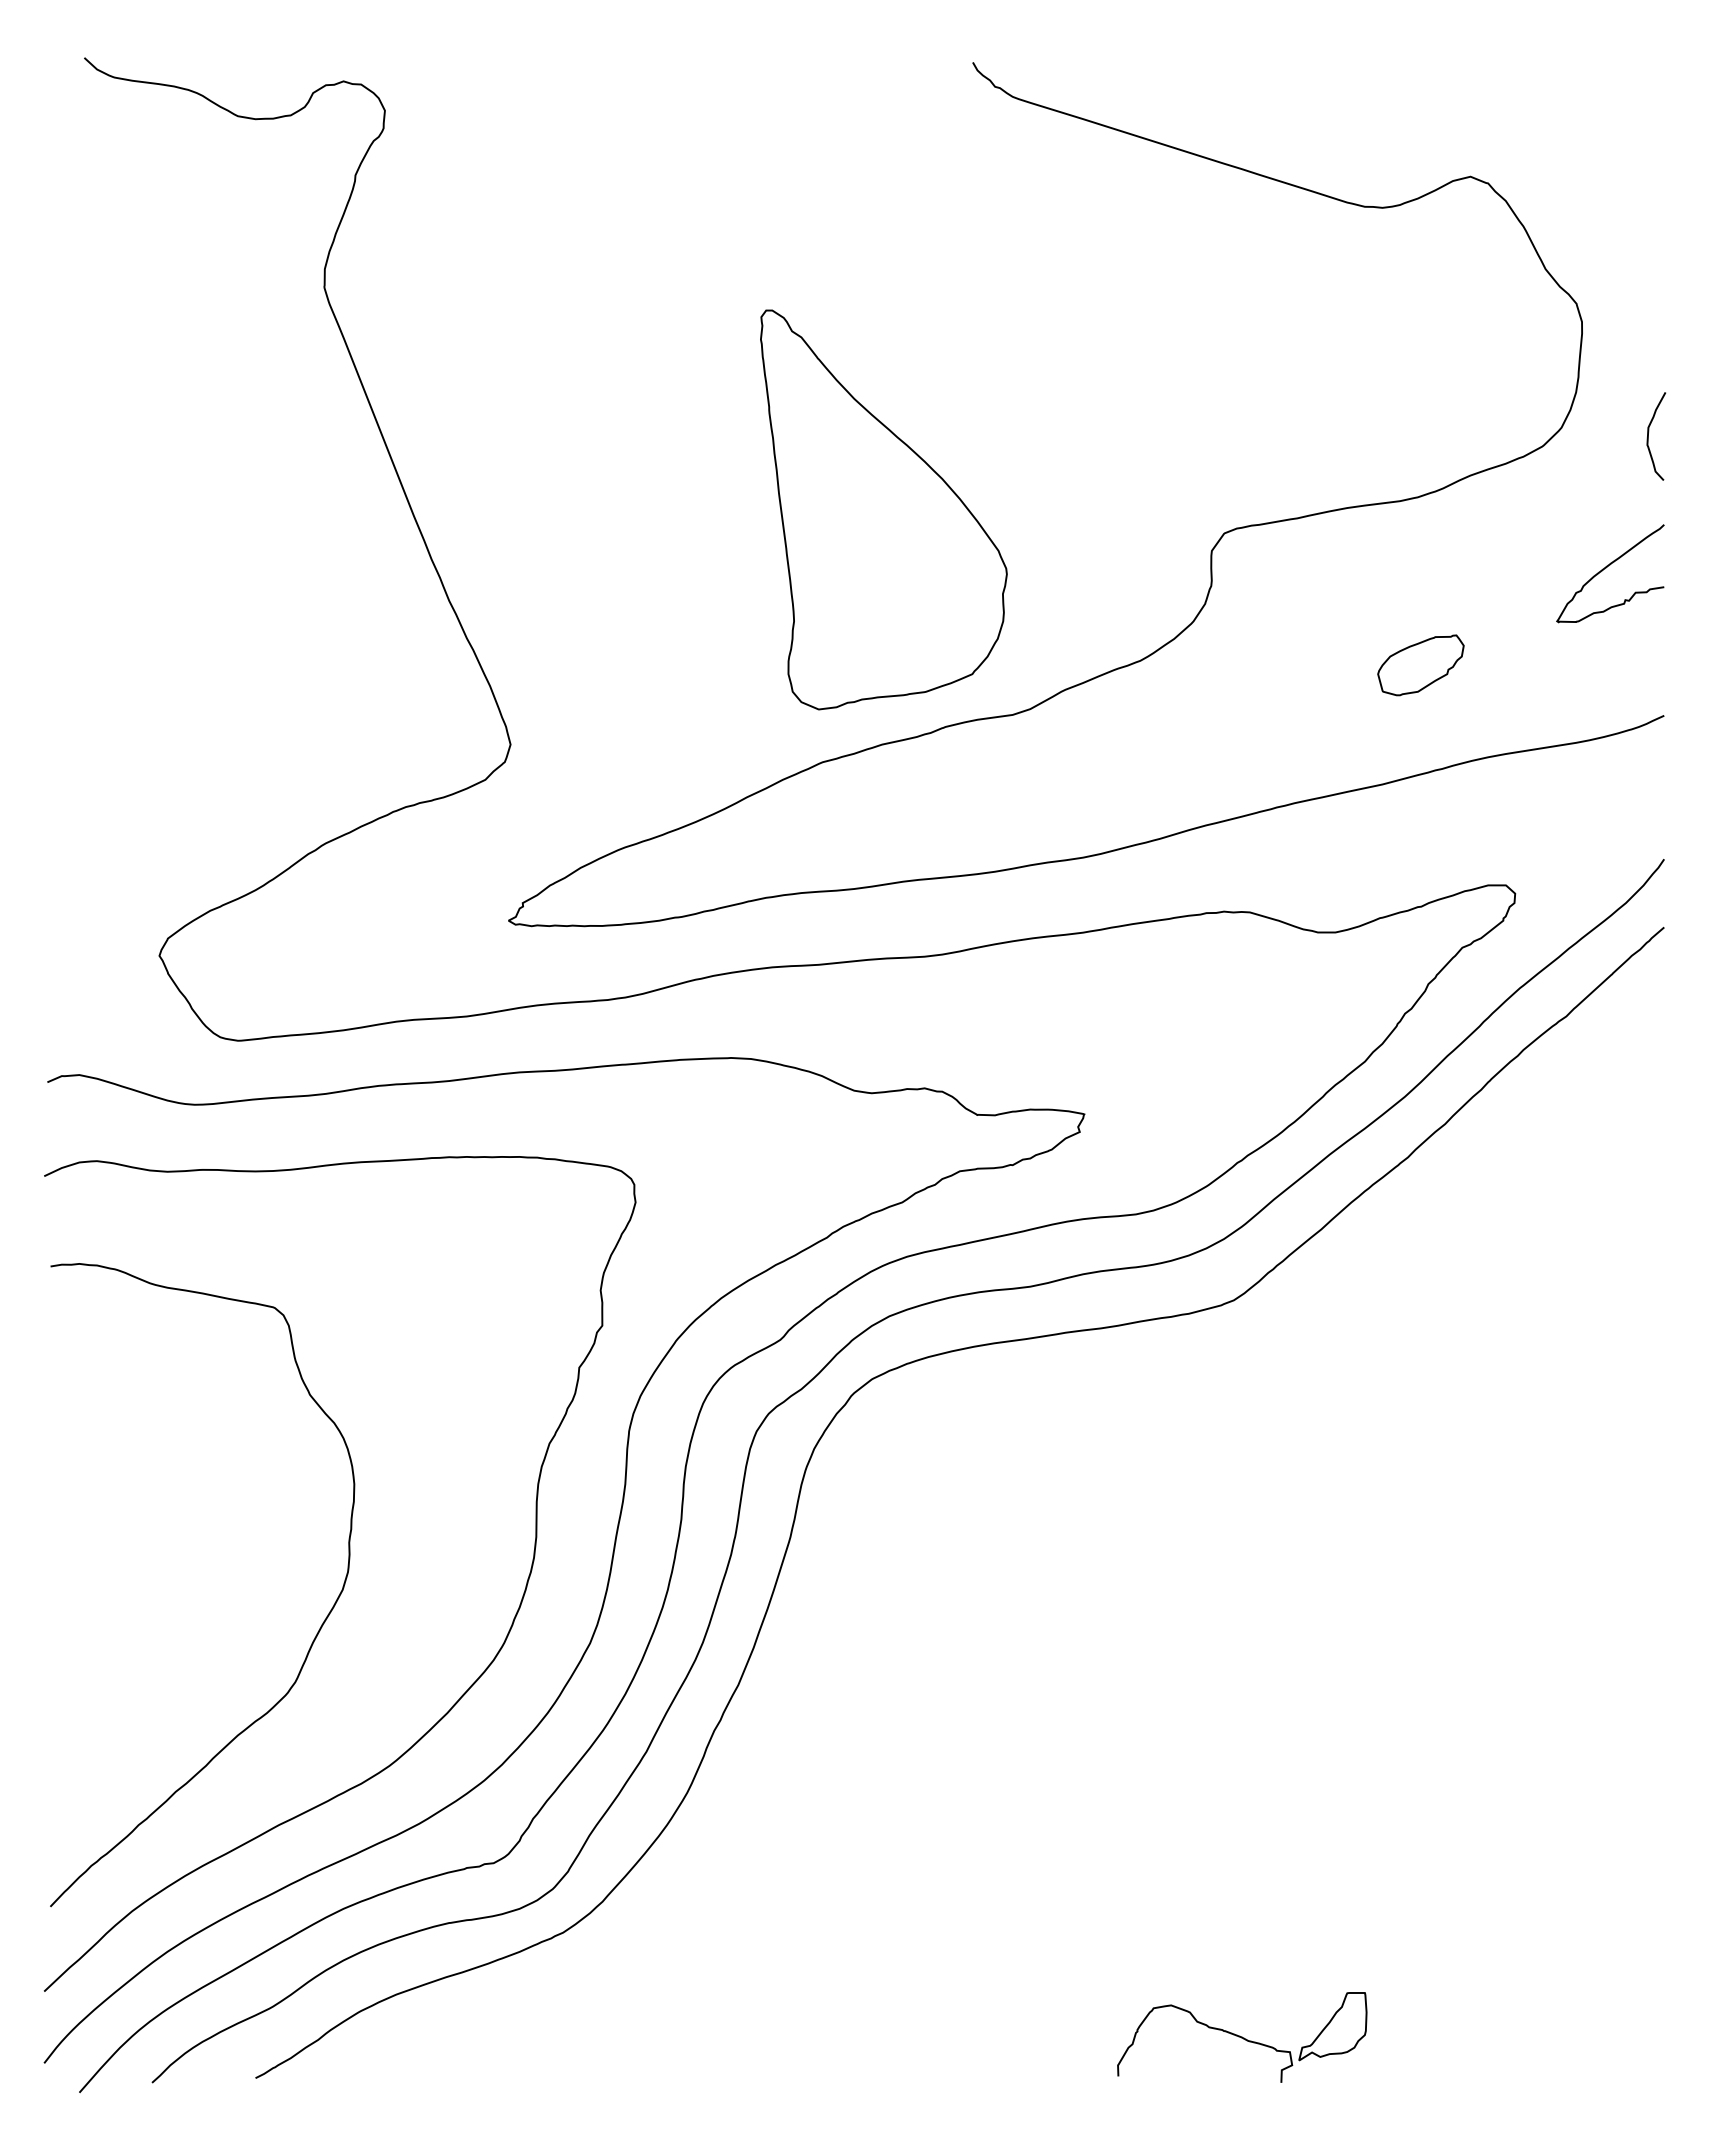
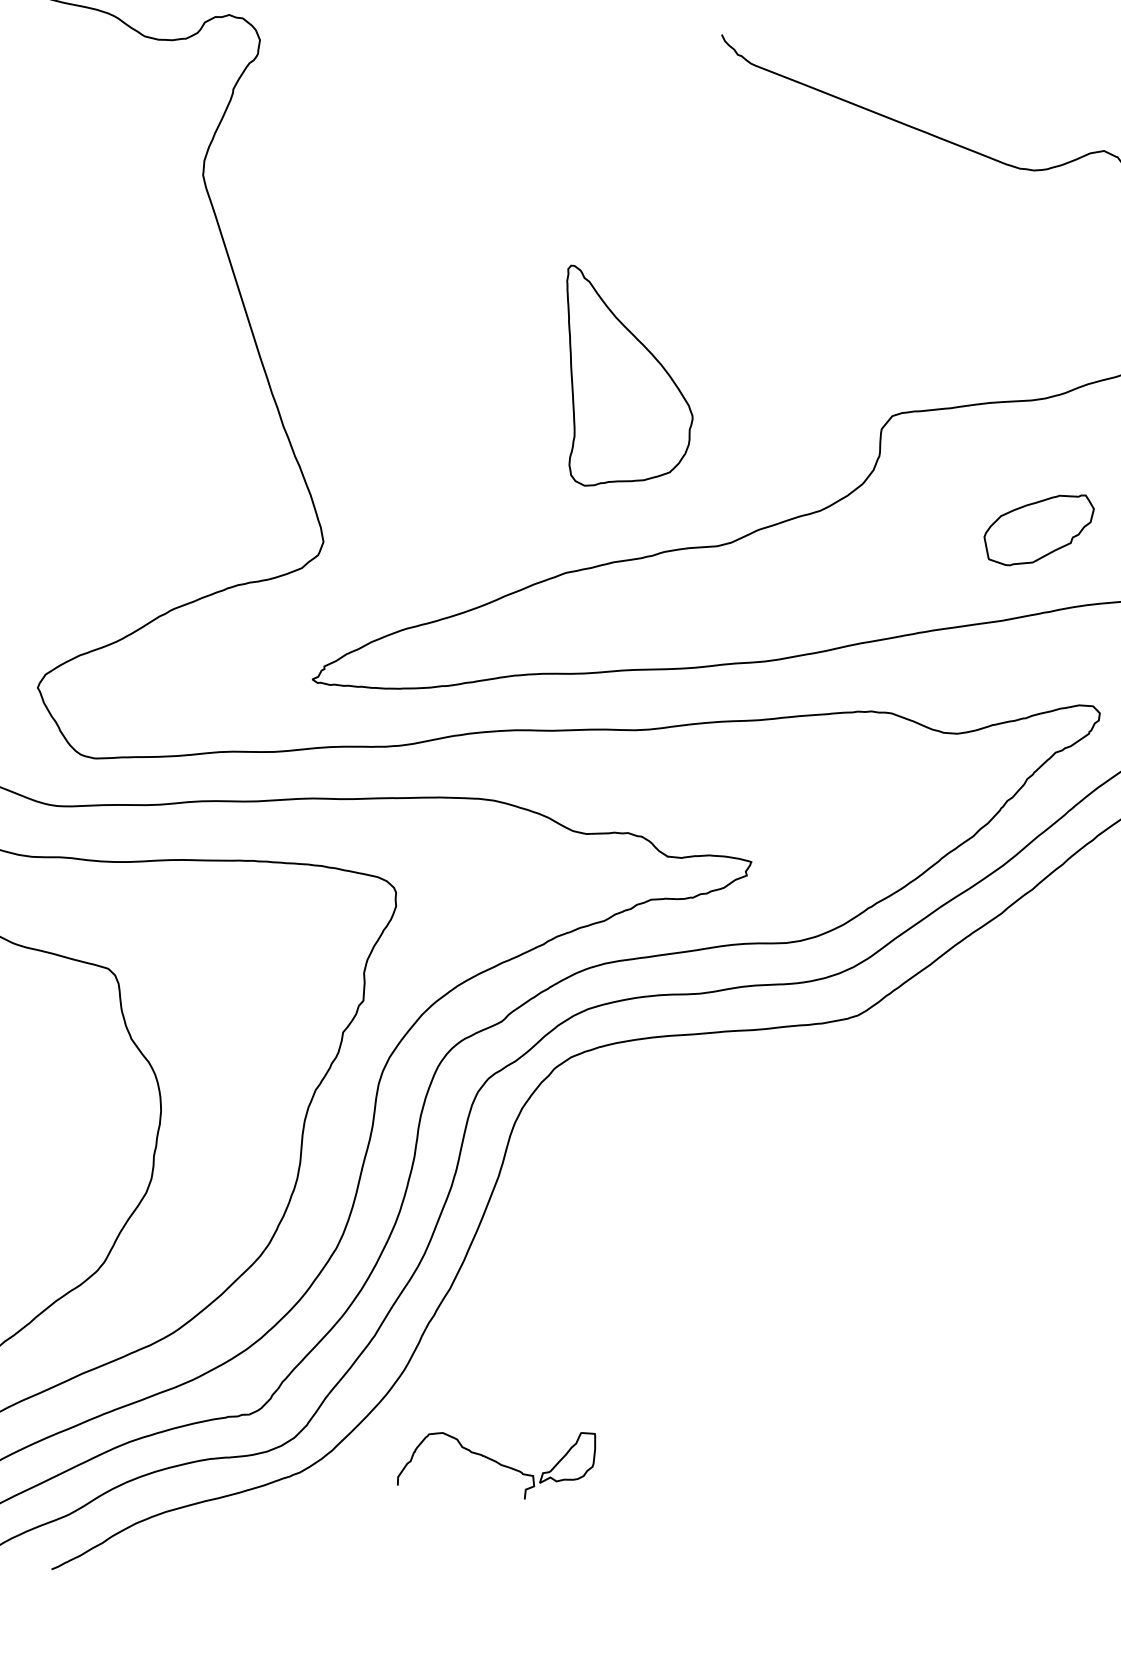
part: (883, 509) -> (627, 378), size x0.7
part: (1420, 665) -> (1038, 529), size x1.6
part: (1242, 2037) -> (496, 1461), moved

